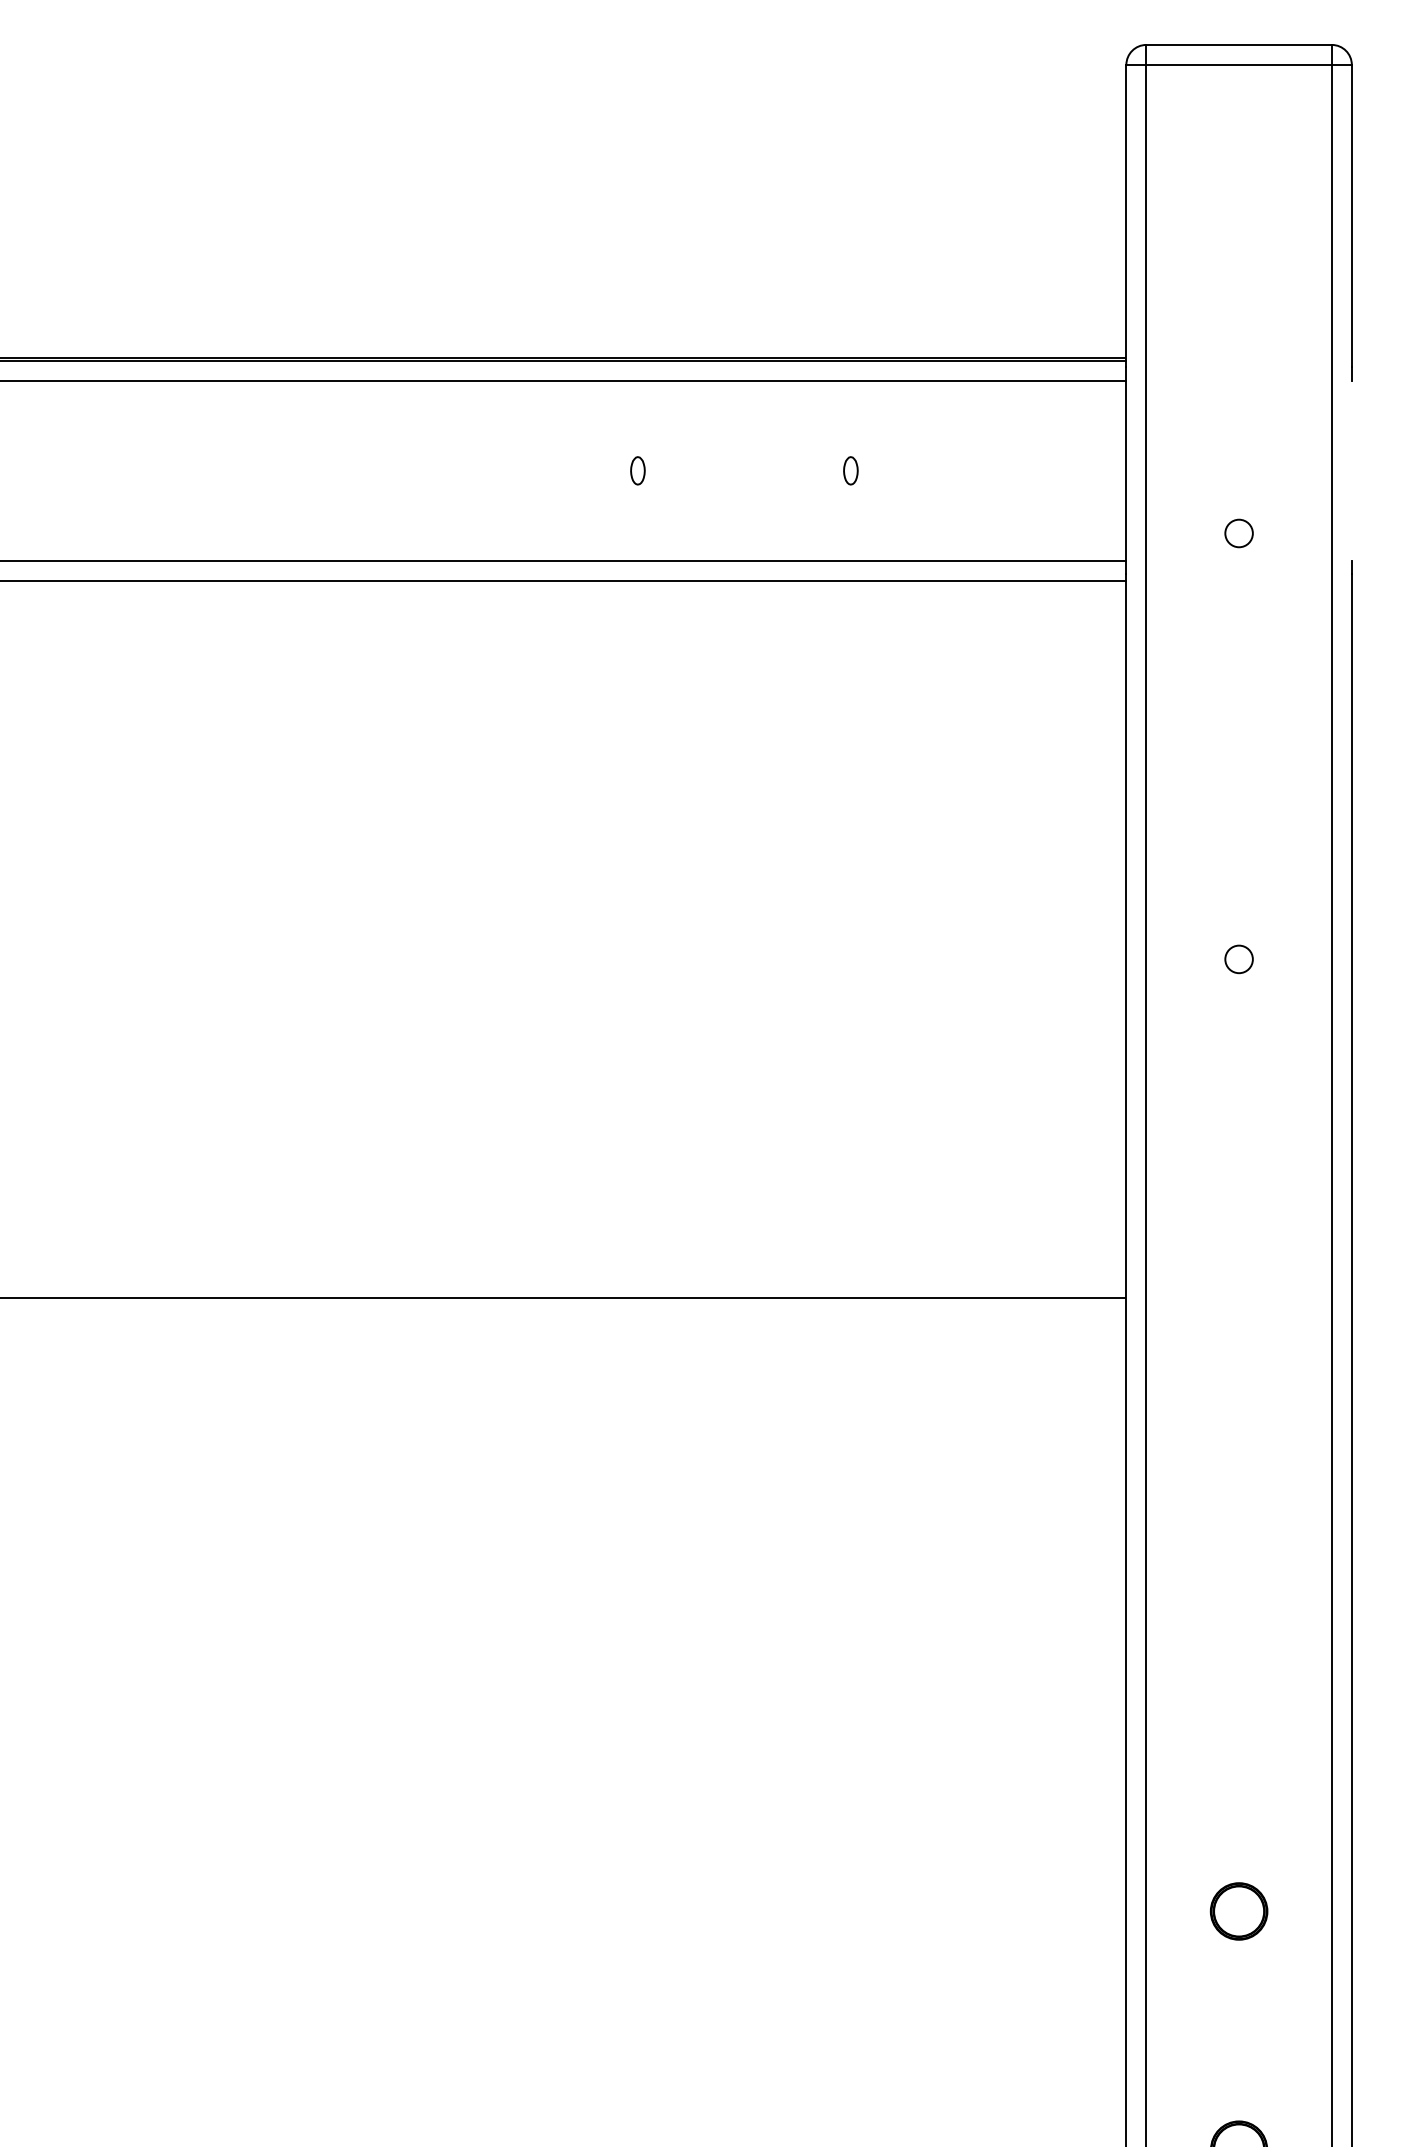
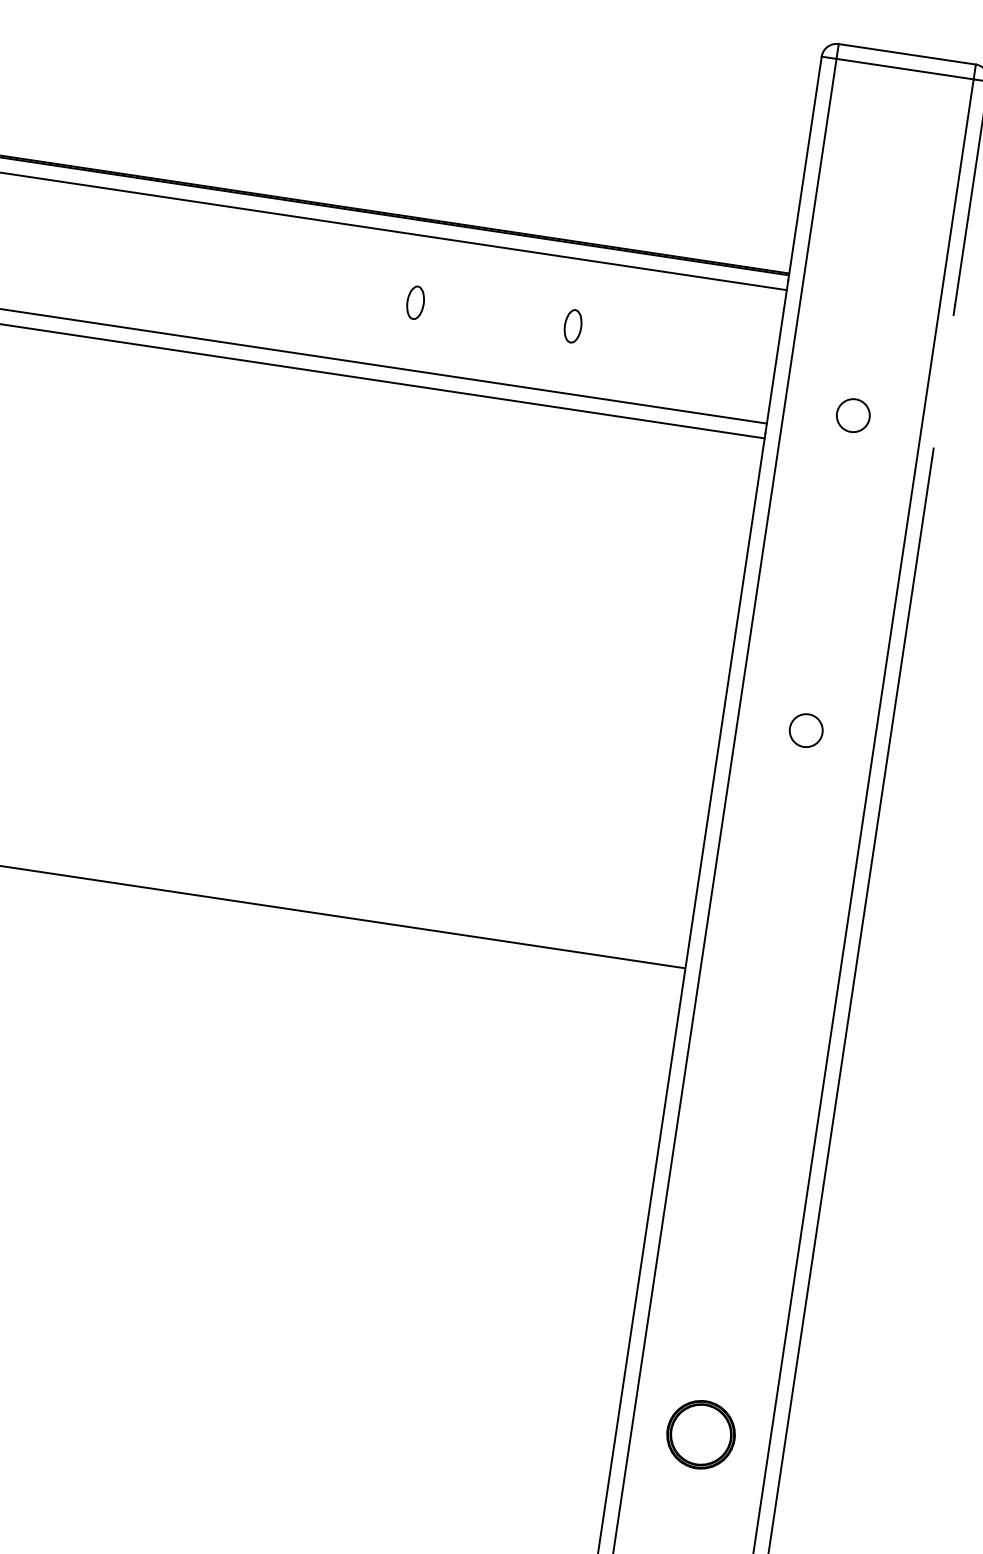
part: (637, 470) -> (415, 302), size x1.6
part: (850, 470) -> (572, 326), size x1.6
circle: (1238, 533) -> (852, 415), size x1.6
circle: (1238, 959) -> (805, 730), size x1.6
part: (1238, 1911) -> (700, 1434), size x1.6

